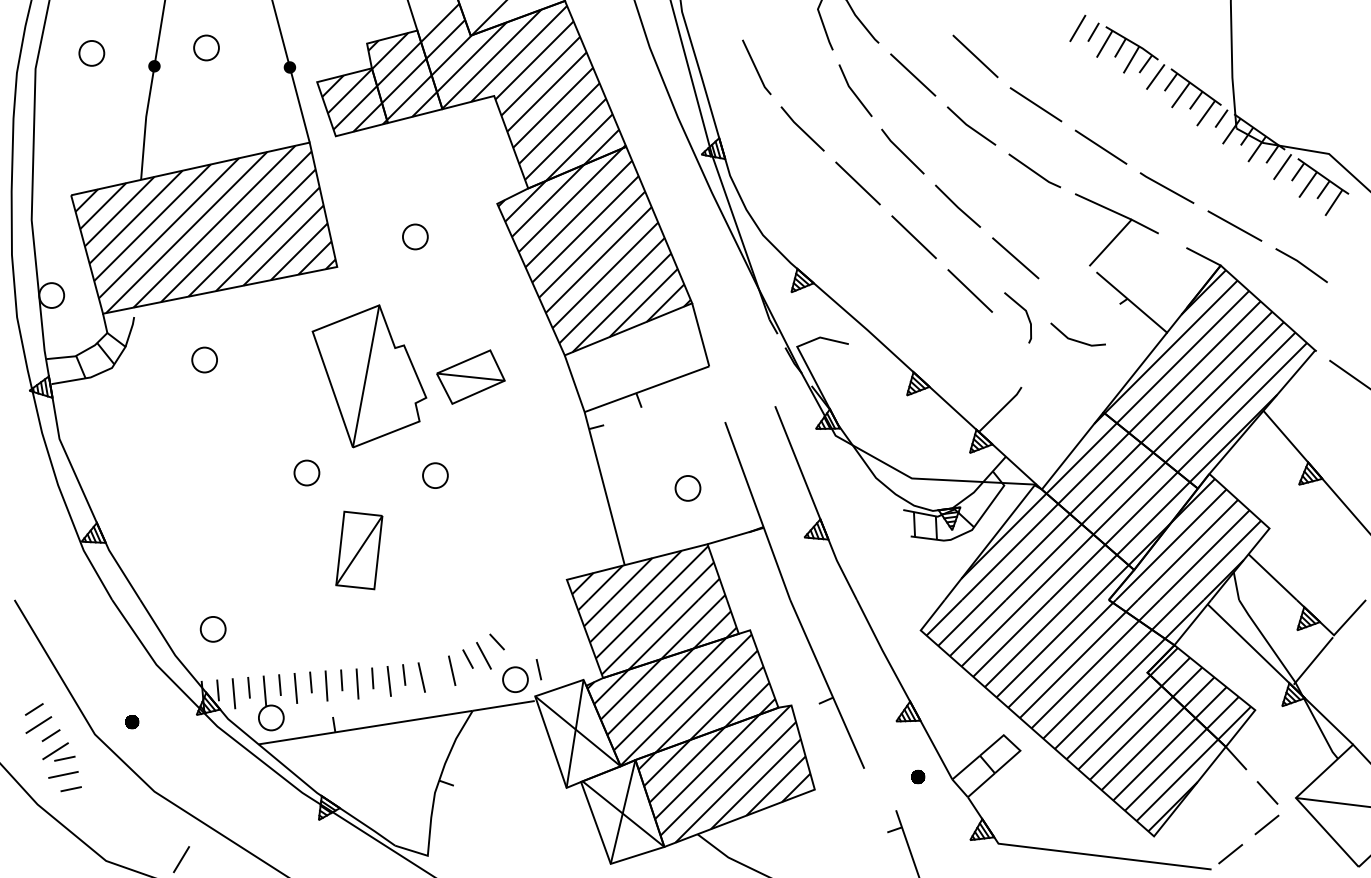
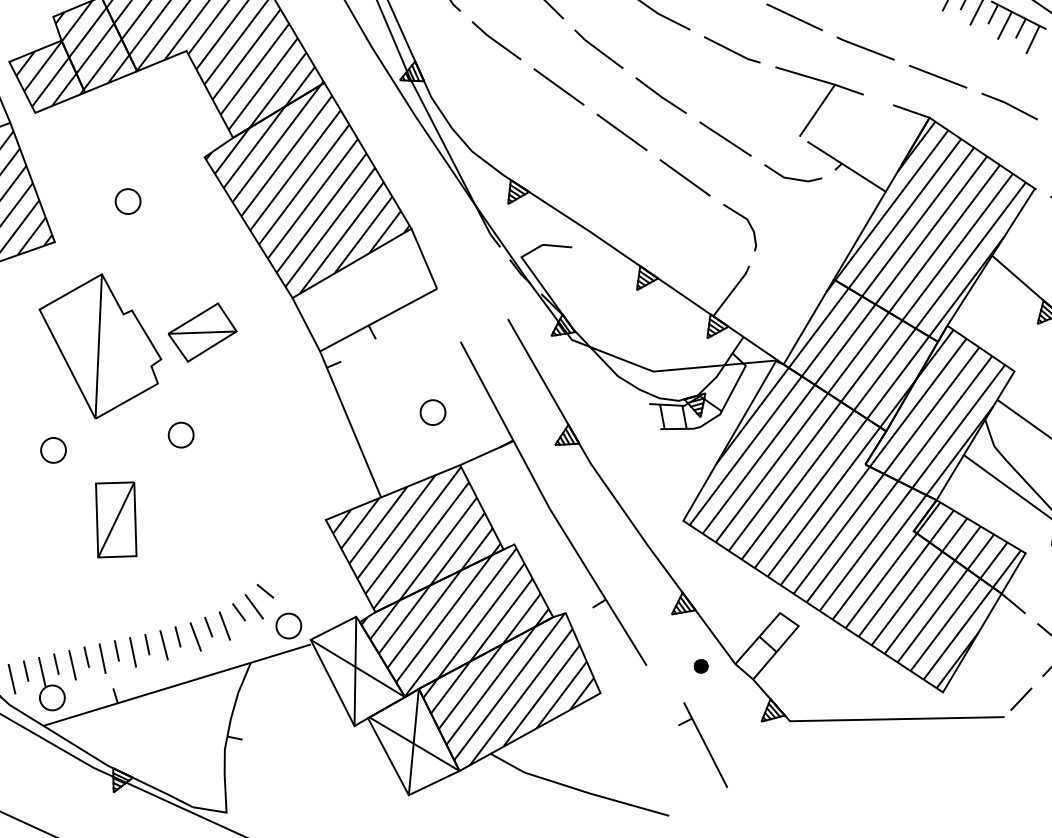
line: (1026, 315) -> (748, 223), moved
line: (1075, 339) -> (791, 177), moved
line: (538, 669) -> (208, 627), moved

